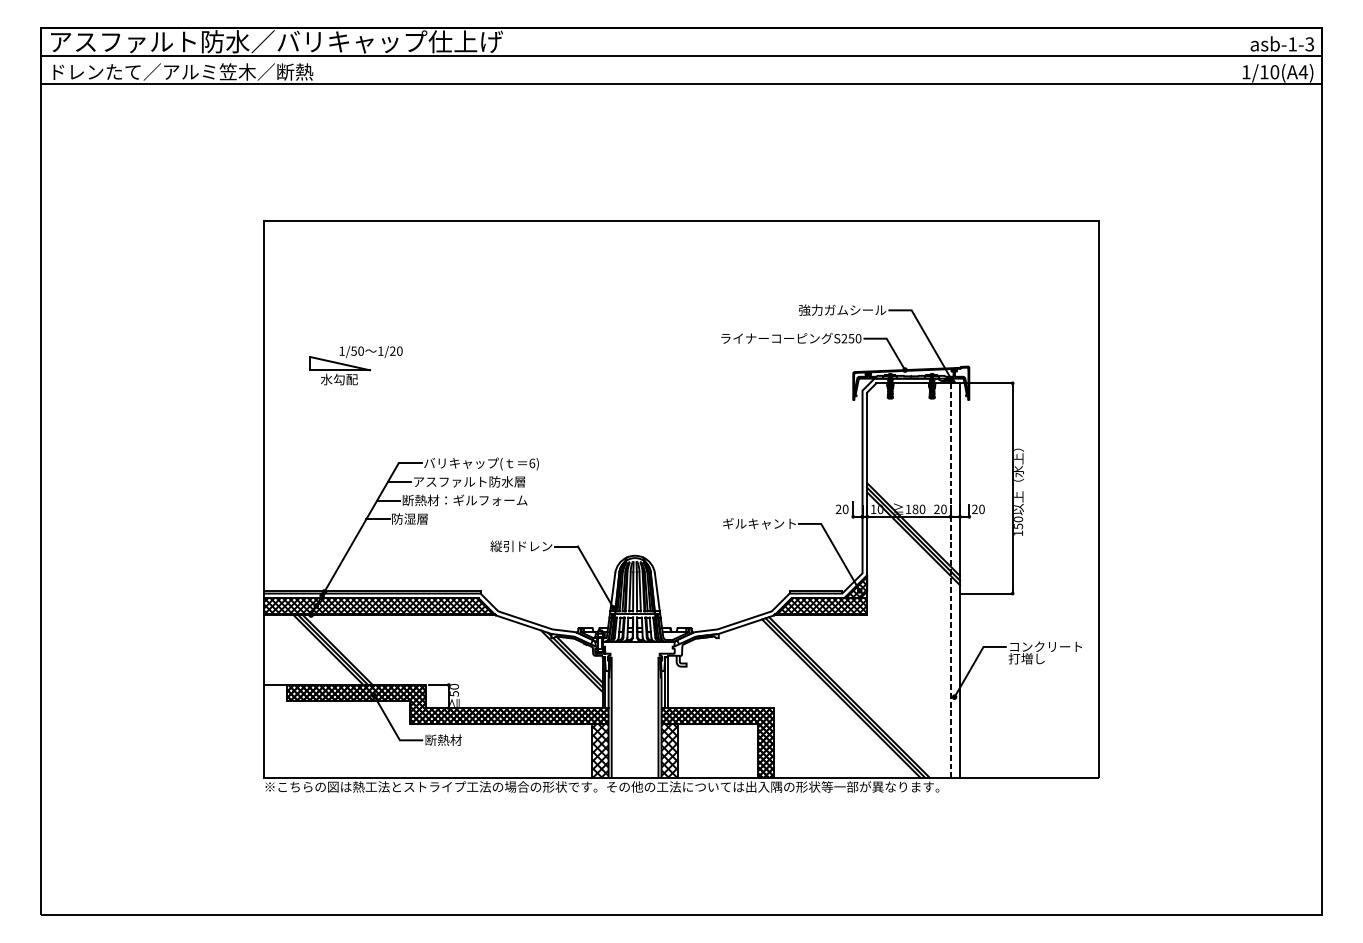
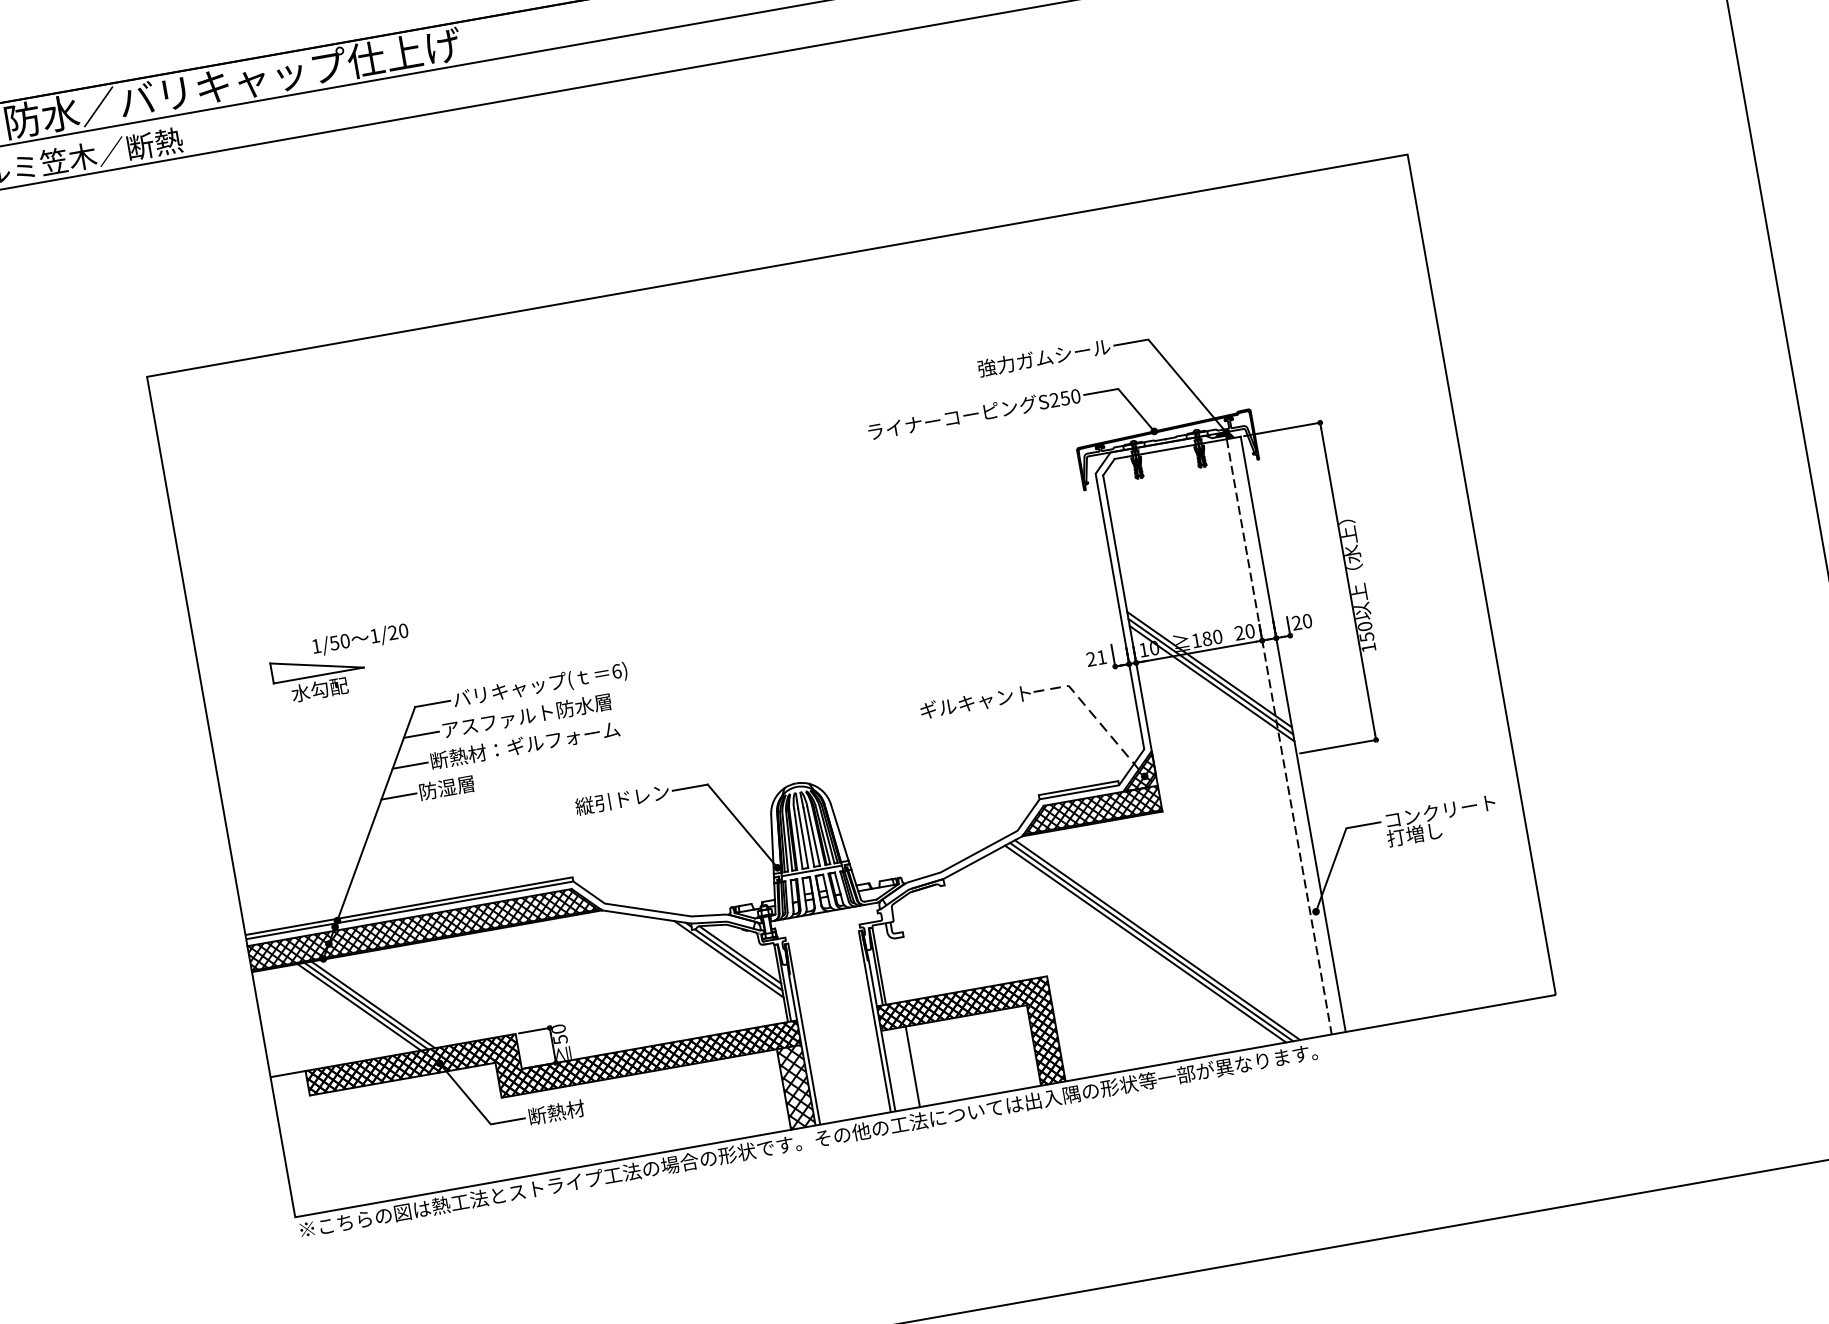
part: (355, 365) -> (340, 664), moved
text: (845, 509) -> (1101, 657), 20 -> 21
line: (834, 547) -> (1095, 717), solid -> dashed
hatch: (669, 750) -> (900, 1068), removed

